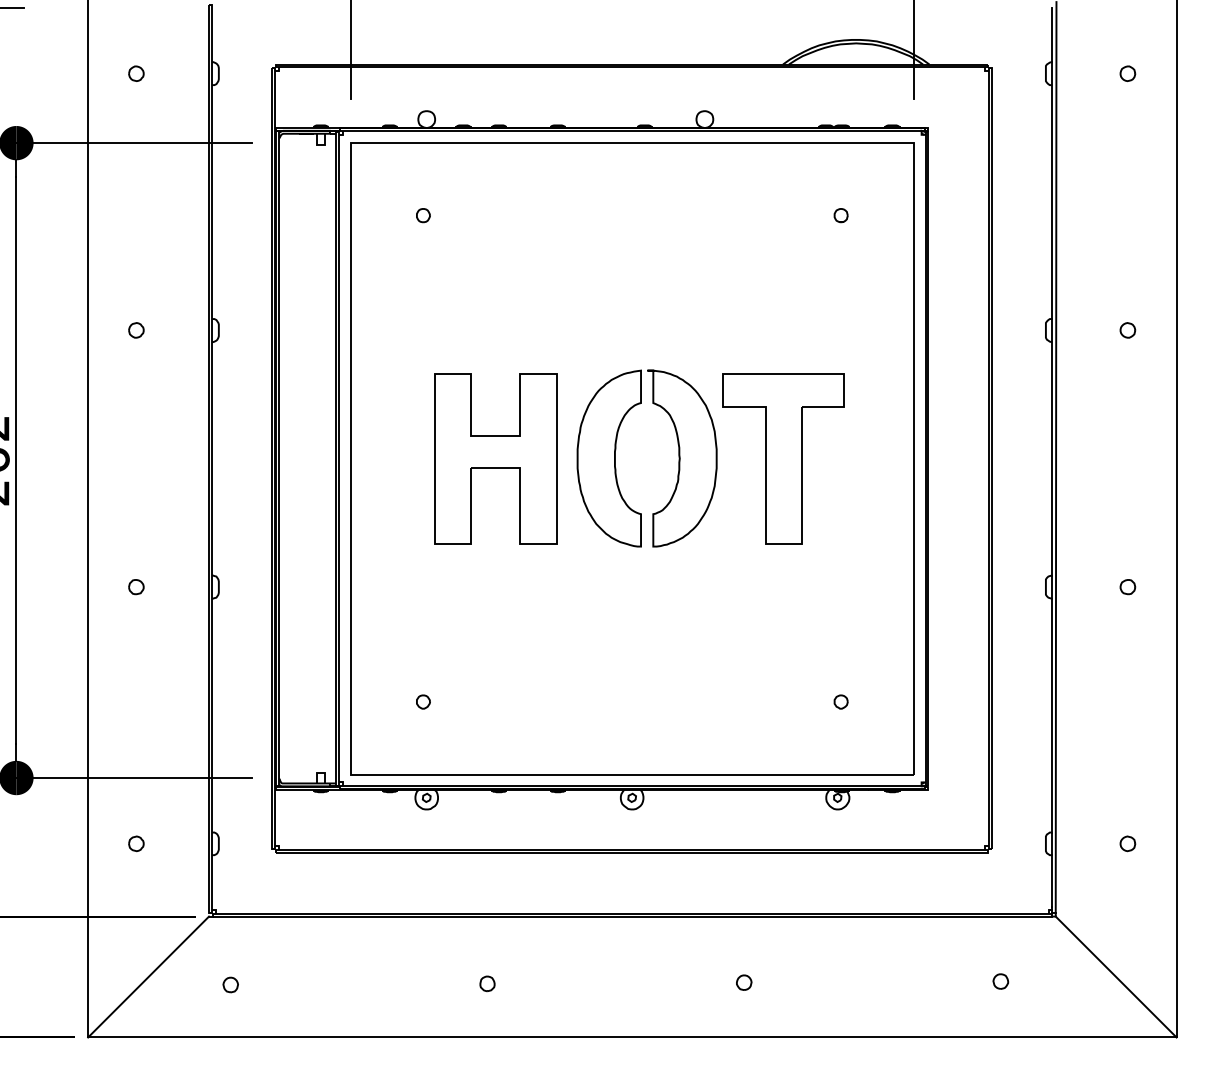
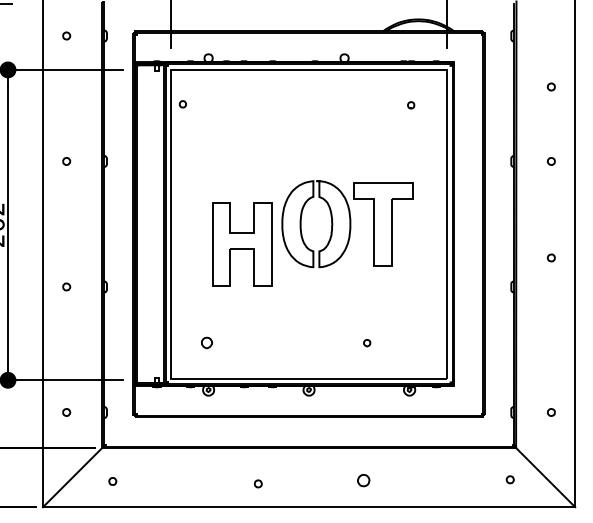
part: (1128, 72) -> (551, 86), moved
part: (422, 215) -> (182, 104), moved
part: (496, 459) -> (242, 244), moved
part: (1128, 586) -> (551, 257), moved
part: (422, 702) -> (206, 343), size x1.6
part: (841, 702) -> (367, 343), moved
part: (743, 980) -> (363, 479), size x1.6
part: (999, 980) -> (509, 479), moved
part: (487, 982) -> (258, 483), moved

